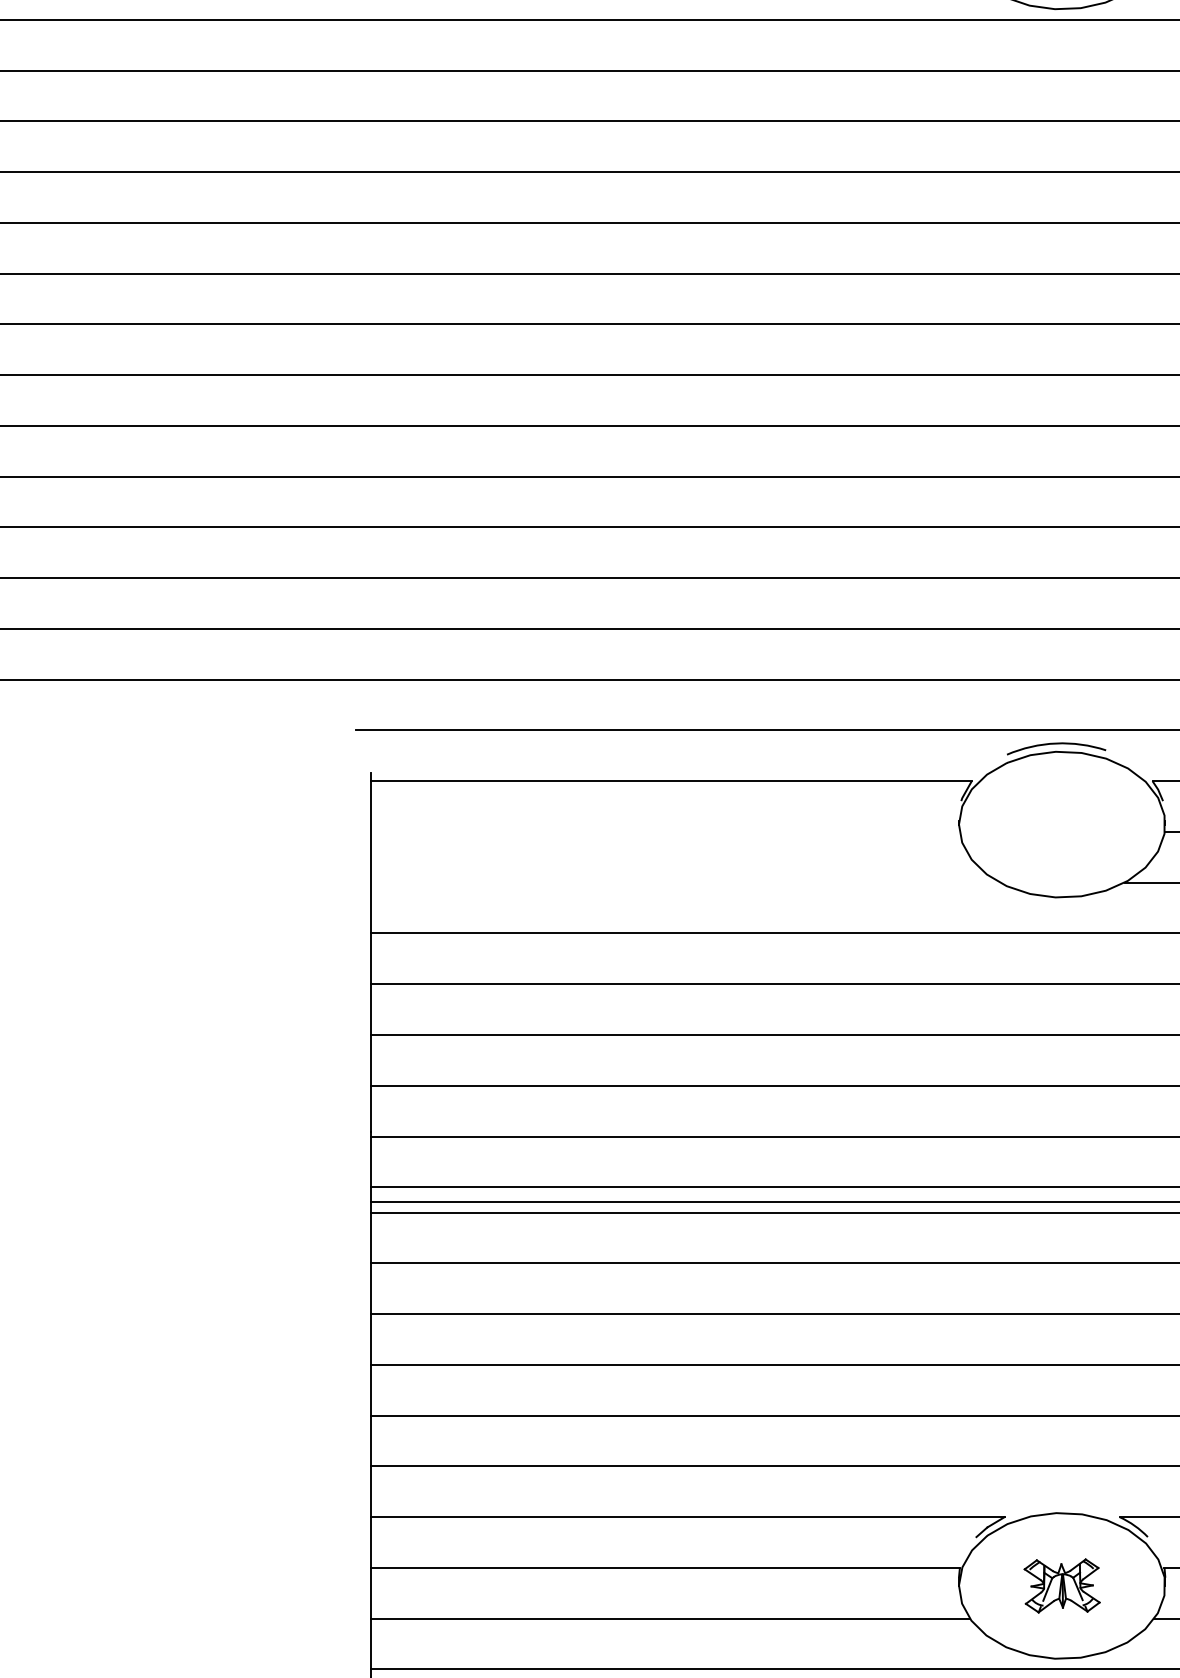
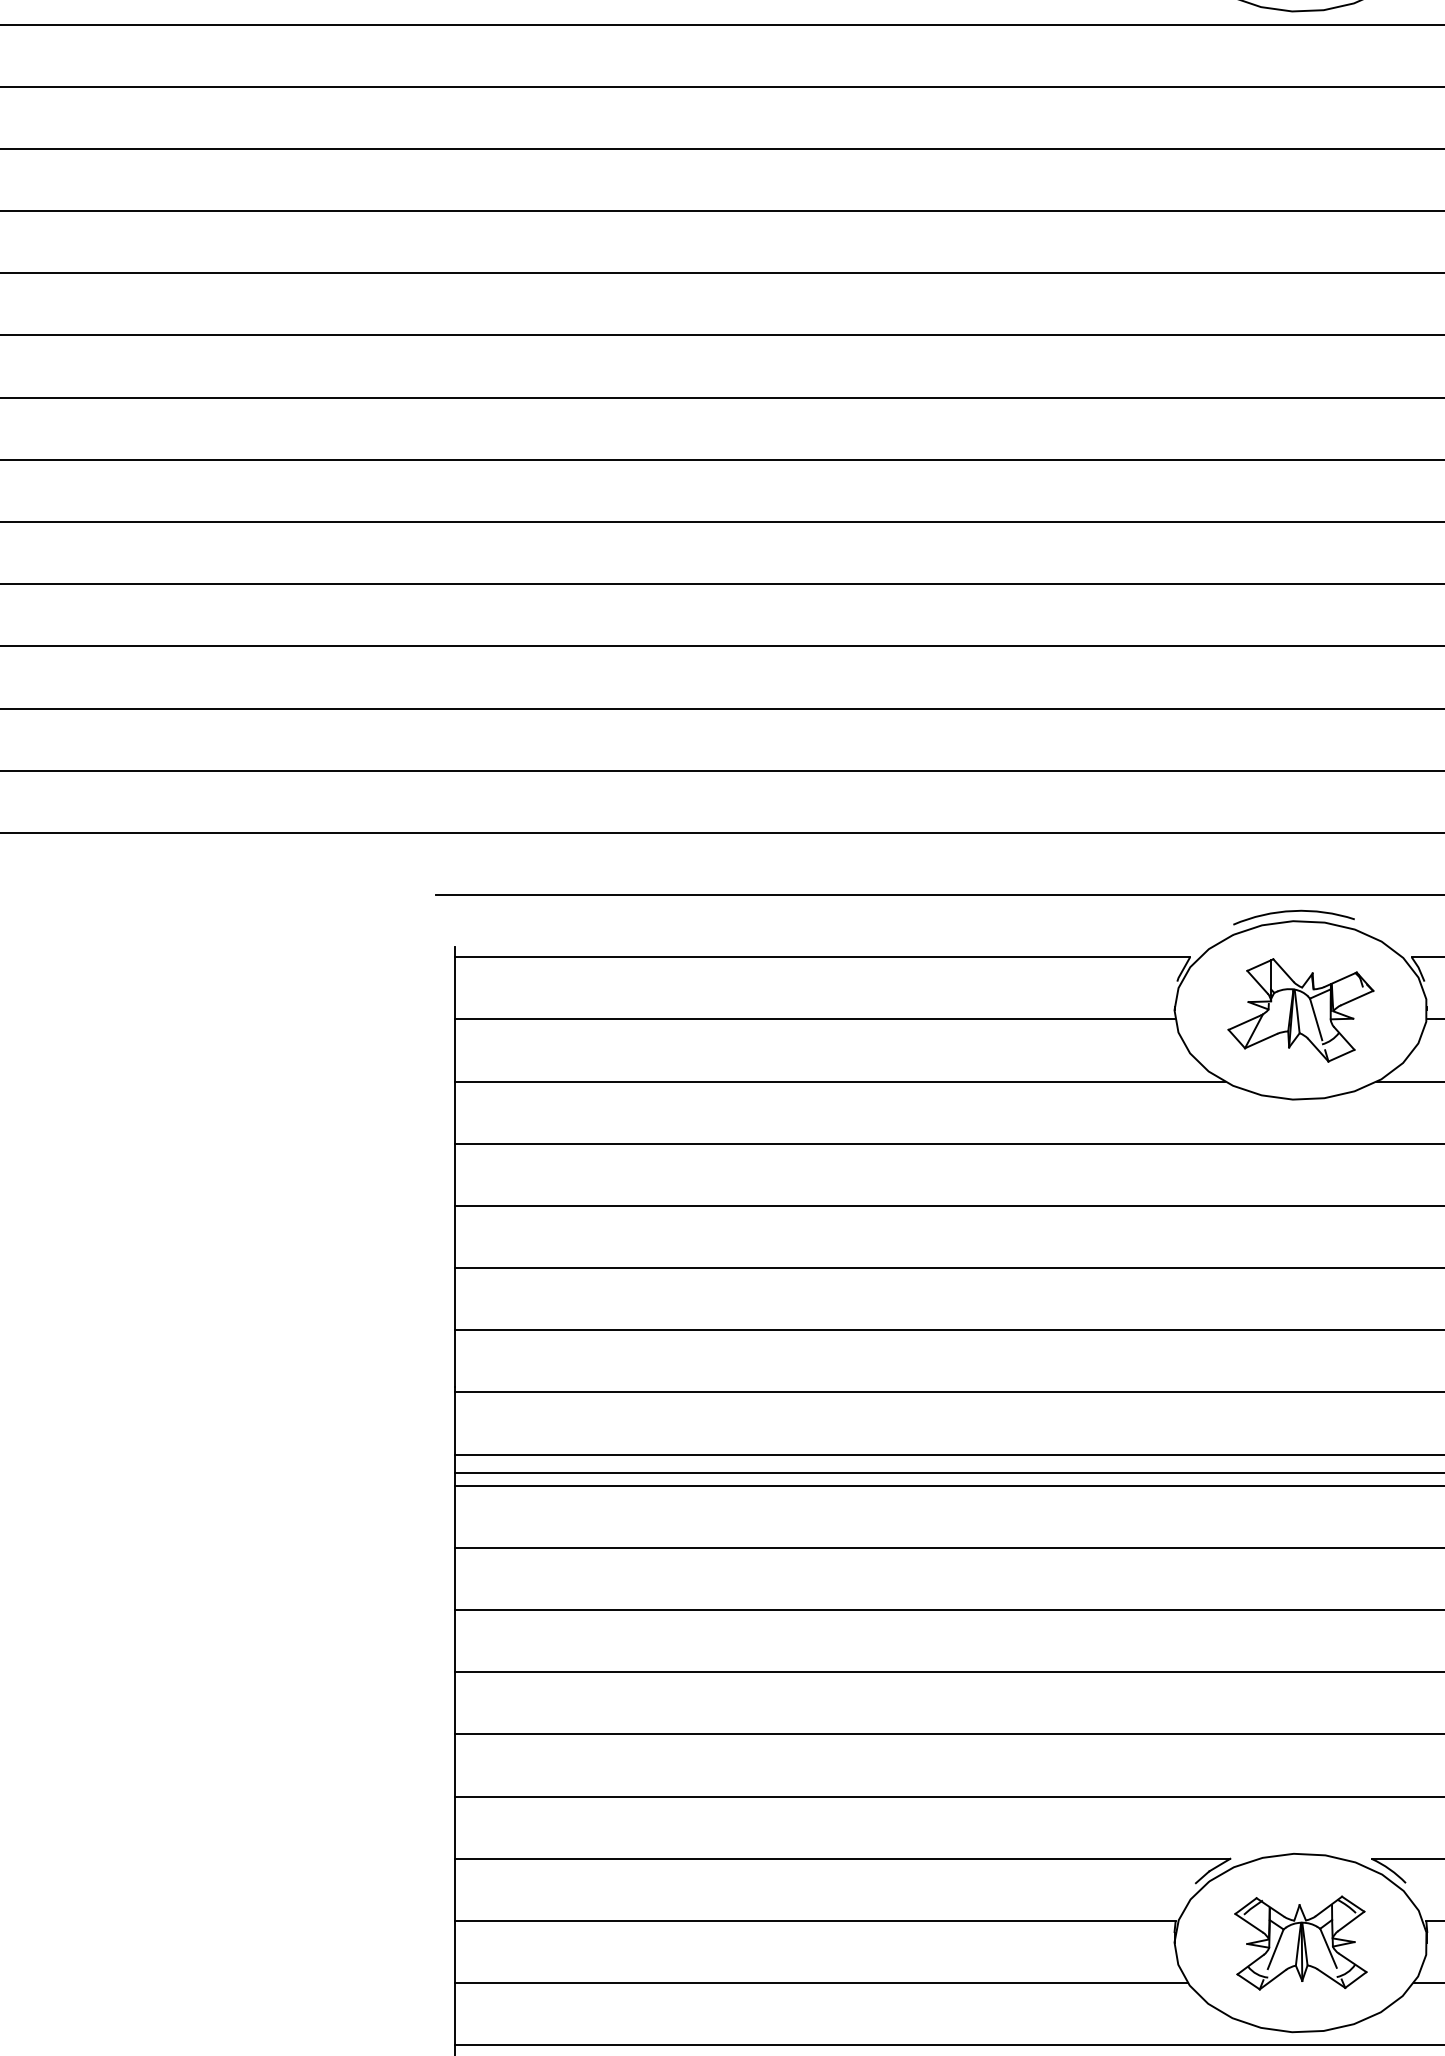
part: (1061, 824) -> (1300, 1010), added
line: (665, 832) -> (814, 1019), added
line: (685, 882) -> (839, 1081), added
part: (1061, 1585) -> (1300, 1942), size x1.43

